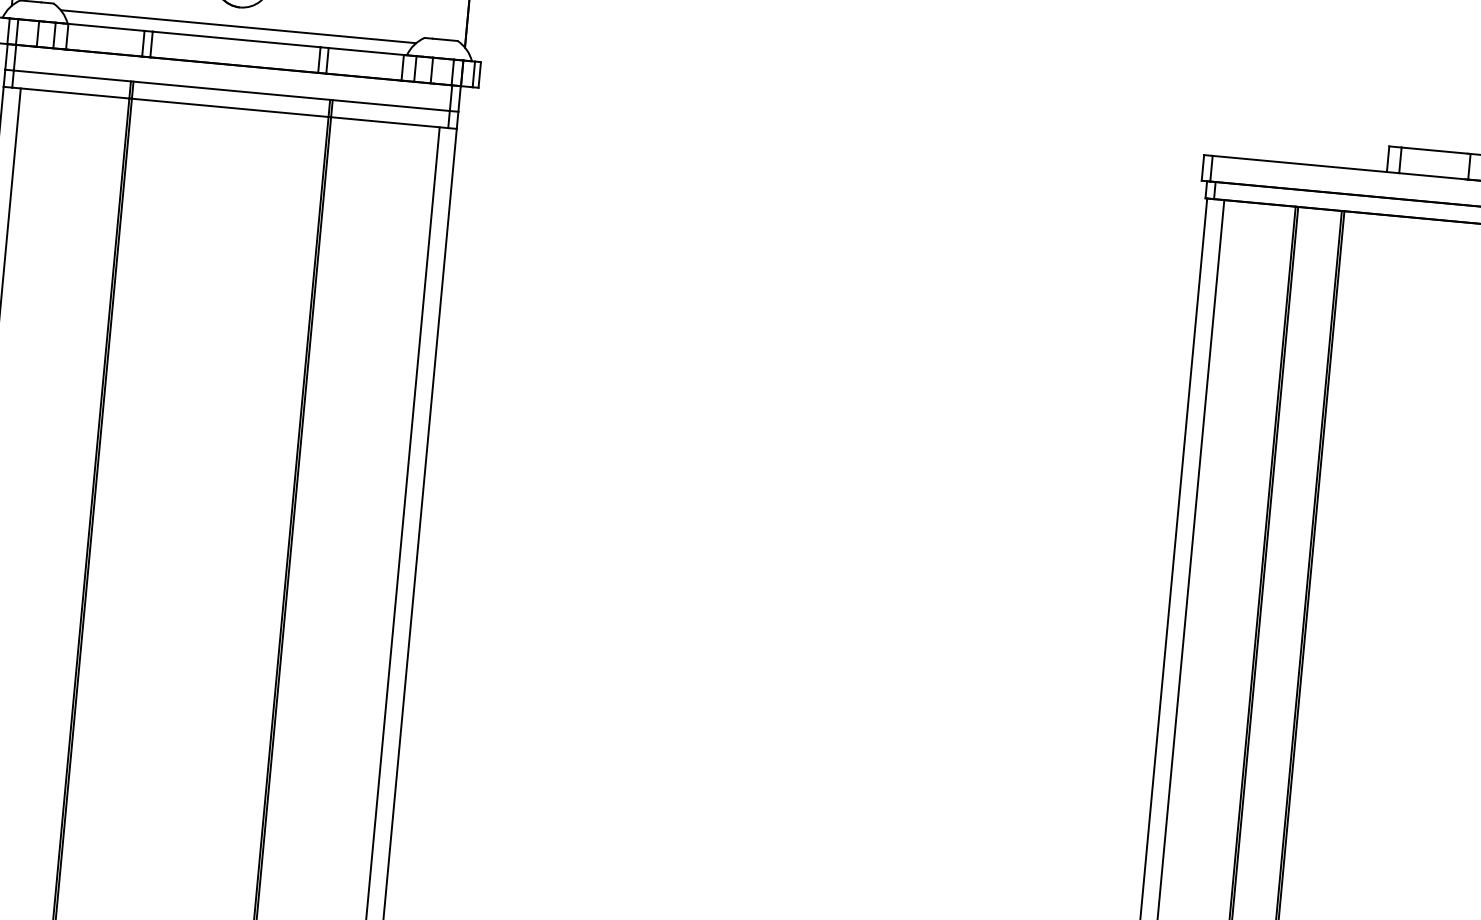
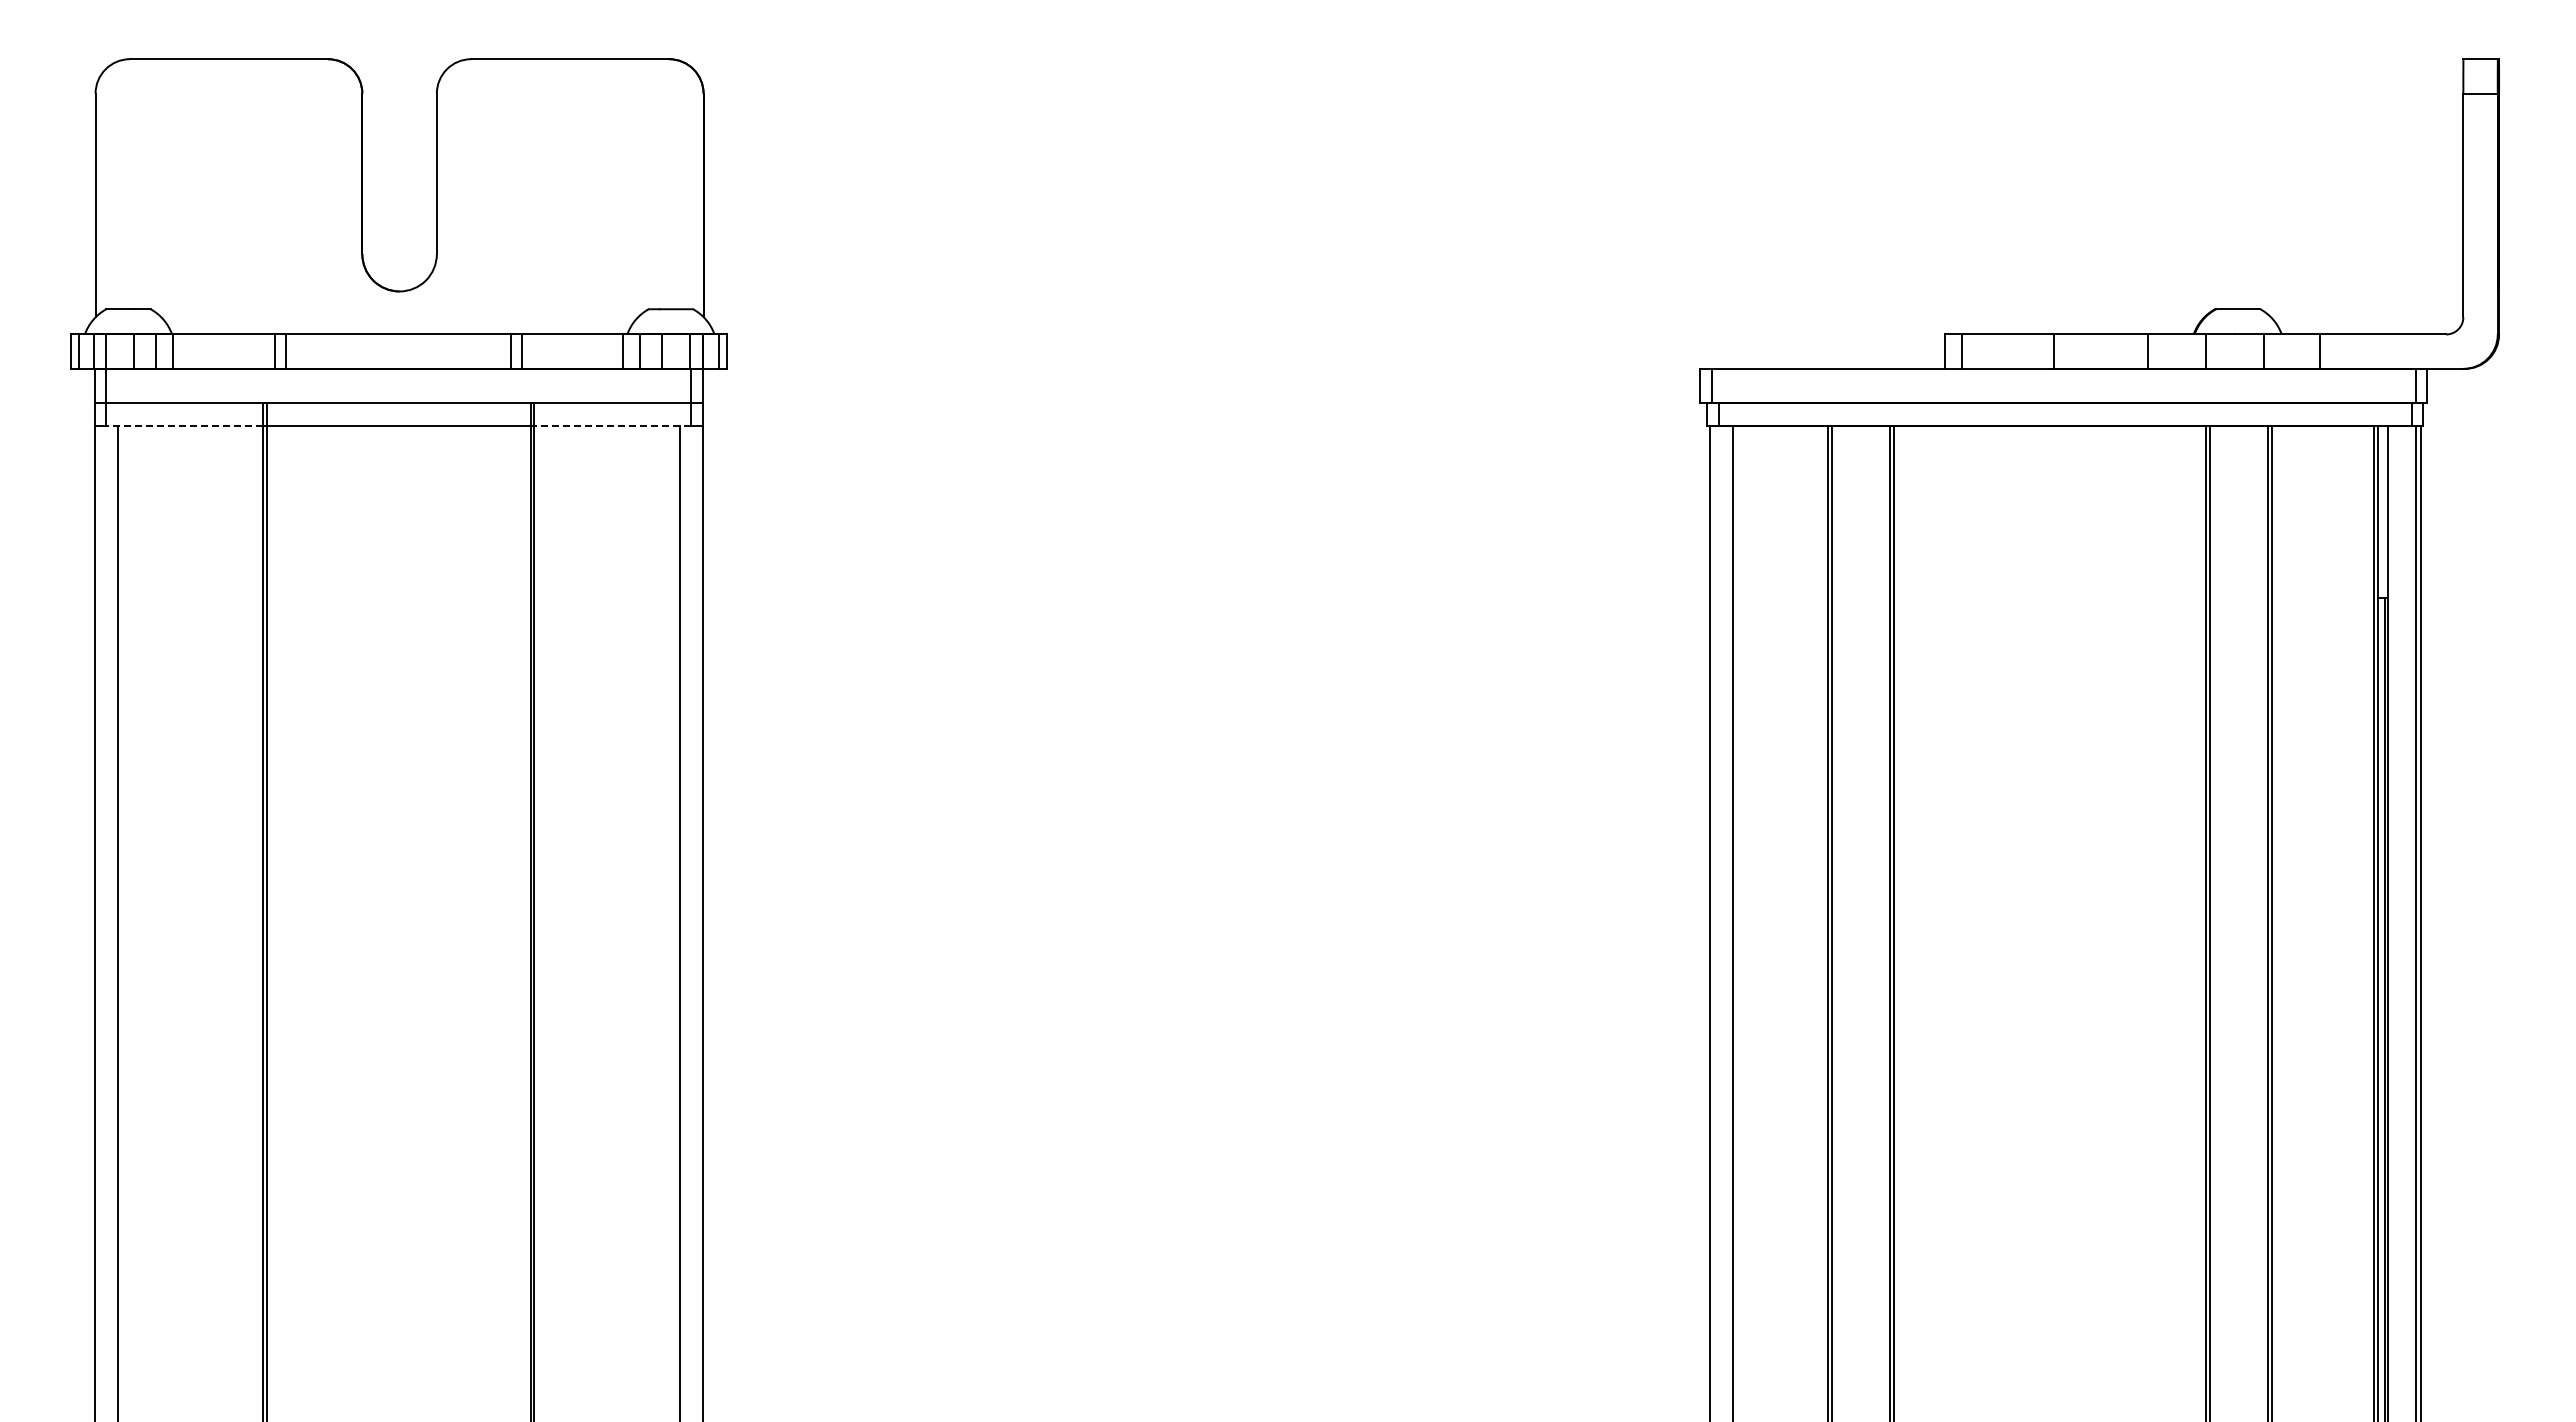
line: (238, 26) -> (399, 317), removed
line: (70, 93) -> (184, 426), solid -> dashed
line: (389, 122) -> (612, 426), solid -> dashed

